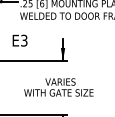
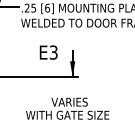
text: (19, 40) -> (47, 52), moved

